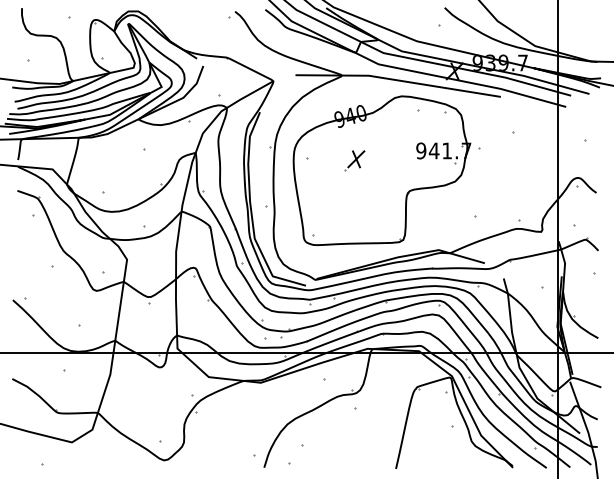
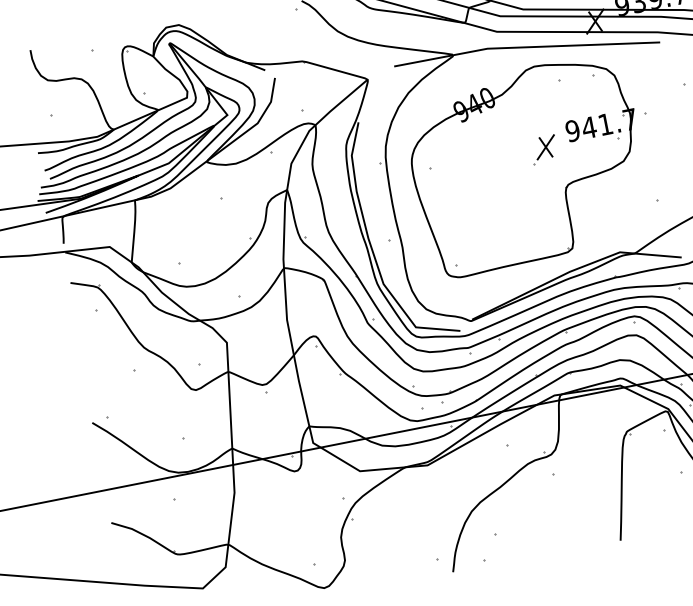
part: (354, 160) -> (543, 149), moved

